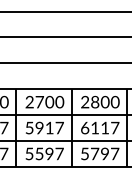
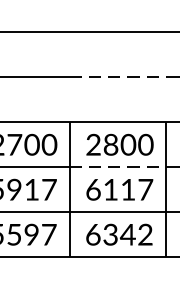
line: (99, 63) -> (118, 77), solid -> dashed
line: (99, 115) -> (118, 167), solid -> dashed
text: (100, 153) -> (120, 233), 5797 -> 6342

